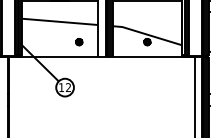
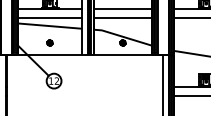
line: (59, 11) -> (49, 17), added
line: (146, 11) -> (122, 17), added
part: (78, 41) -> (49, 42), moved

